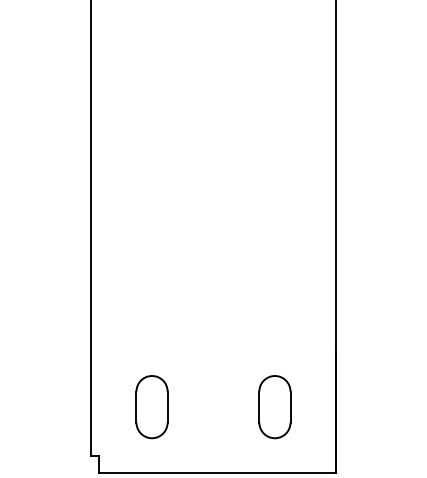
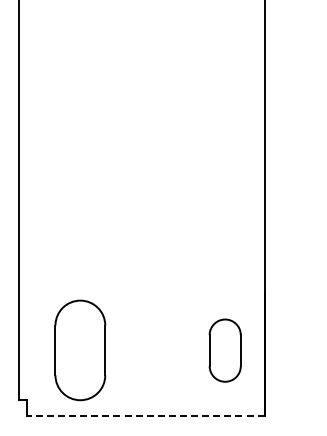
part: (151, 407) -> (79, 351), size x1.6
part: (274, 407) -> (224, 351), moved
line: (217, 472) -> (145, 416), solid -> dashed

